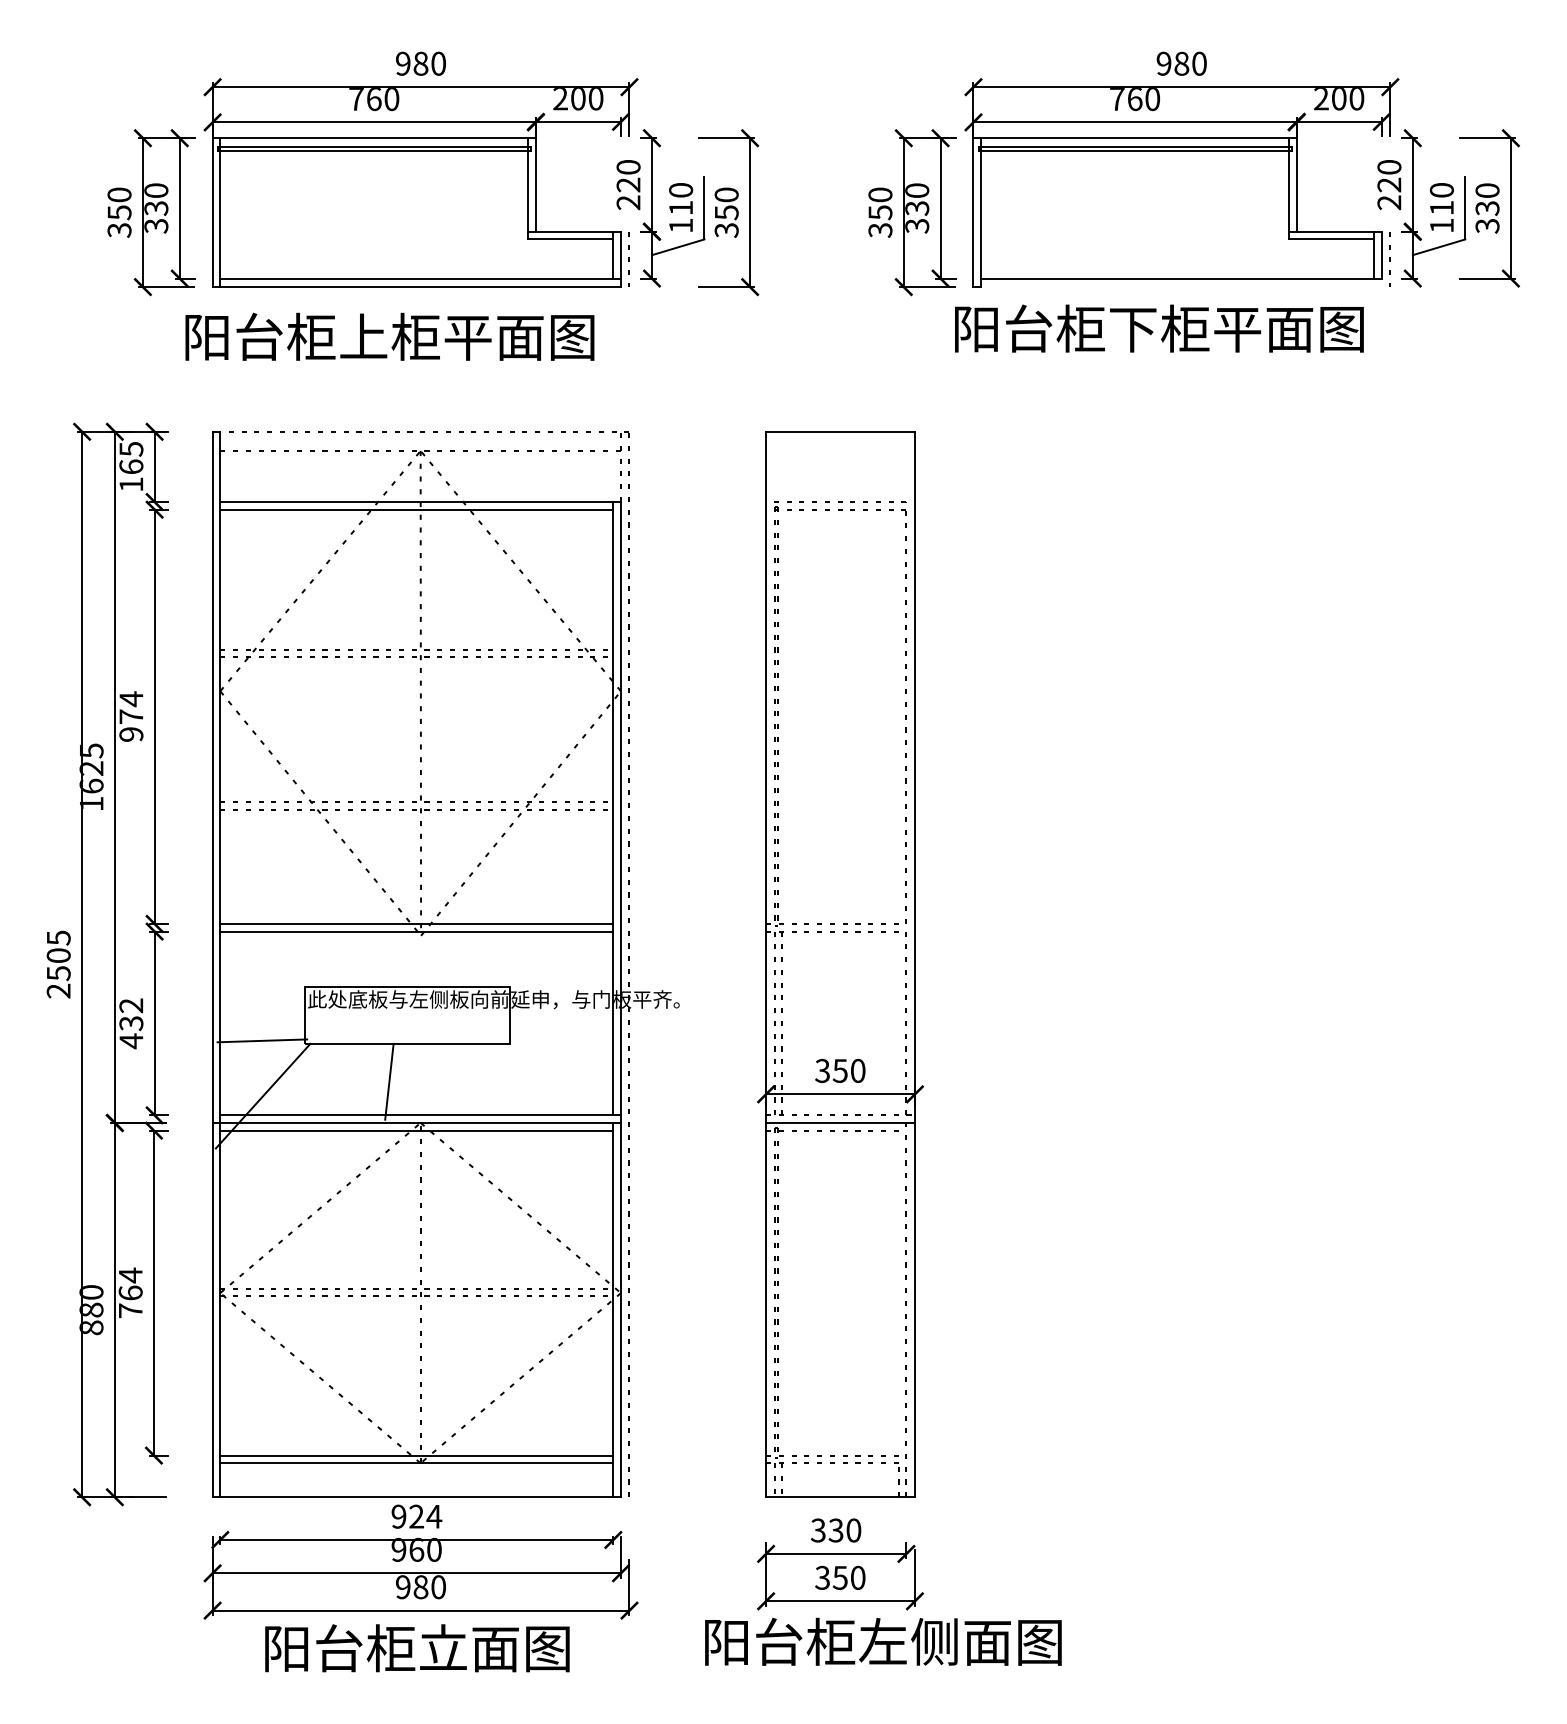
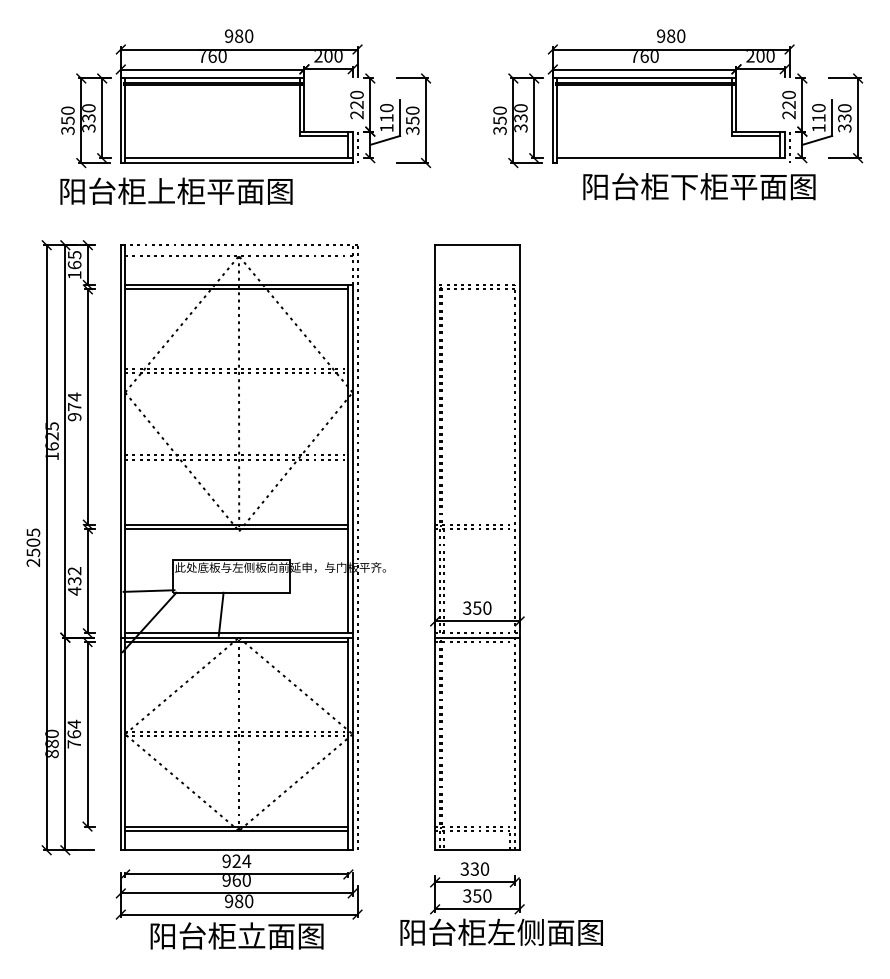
text: (1159, 328) -> (699, 186), moved
text: (389, 335) -> (176, 190), moved

